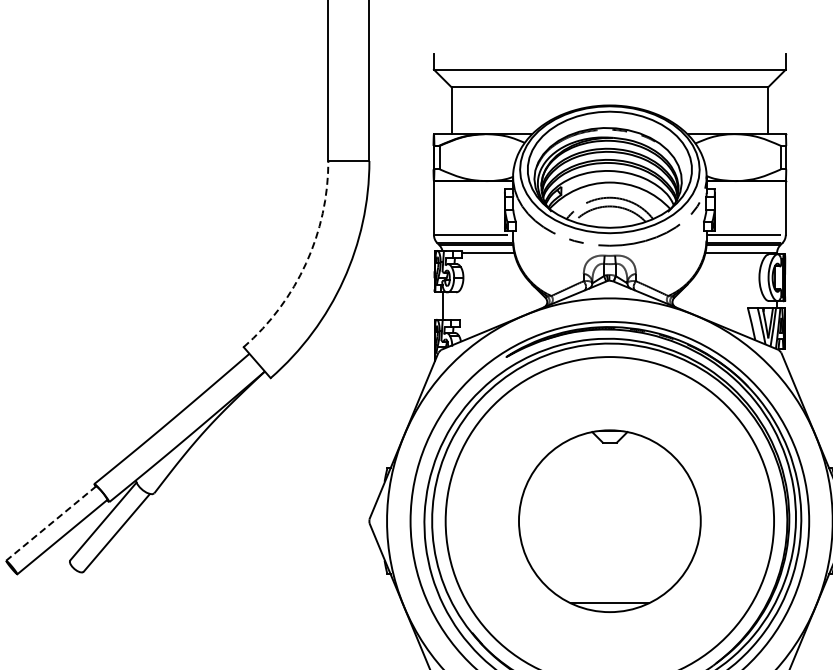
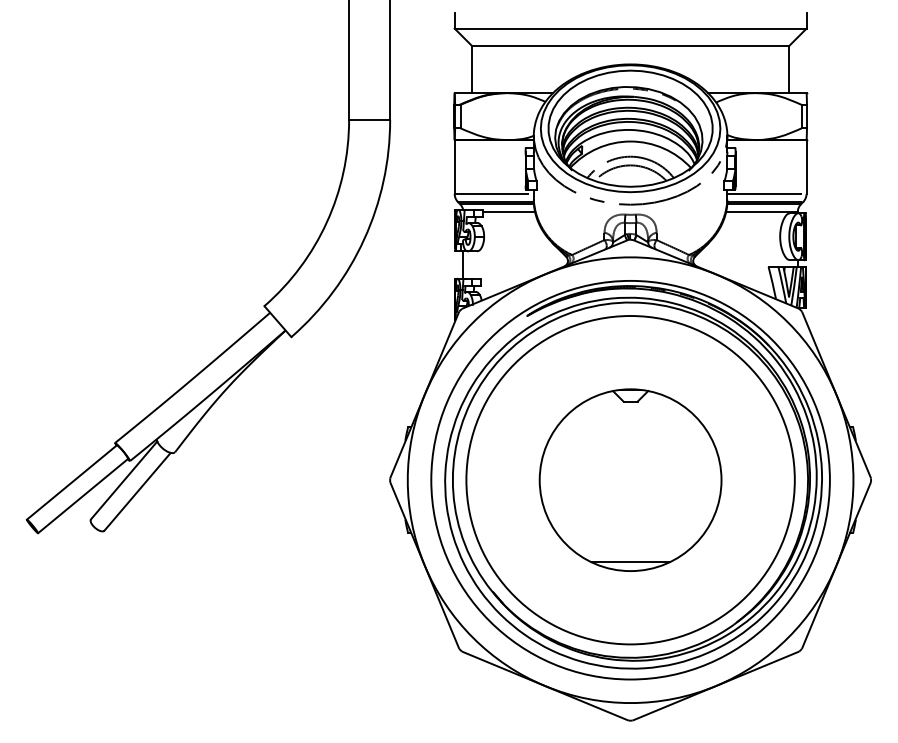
arc: (305, 263) -> (326, 222), dashed -> solid
line: (50, 523) -> (71, 482), dashed -> solid

